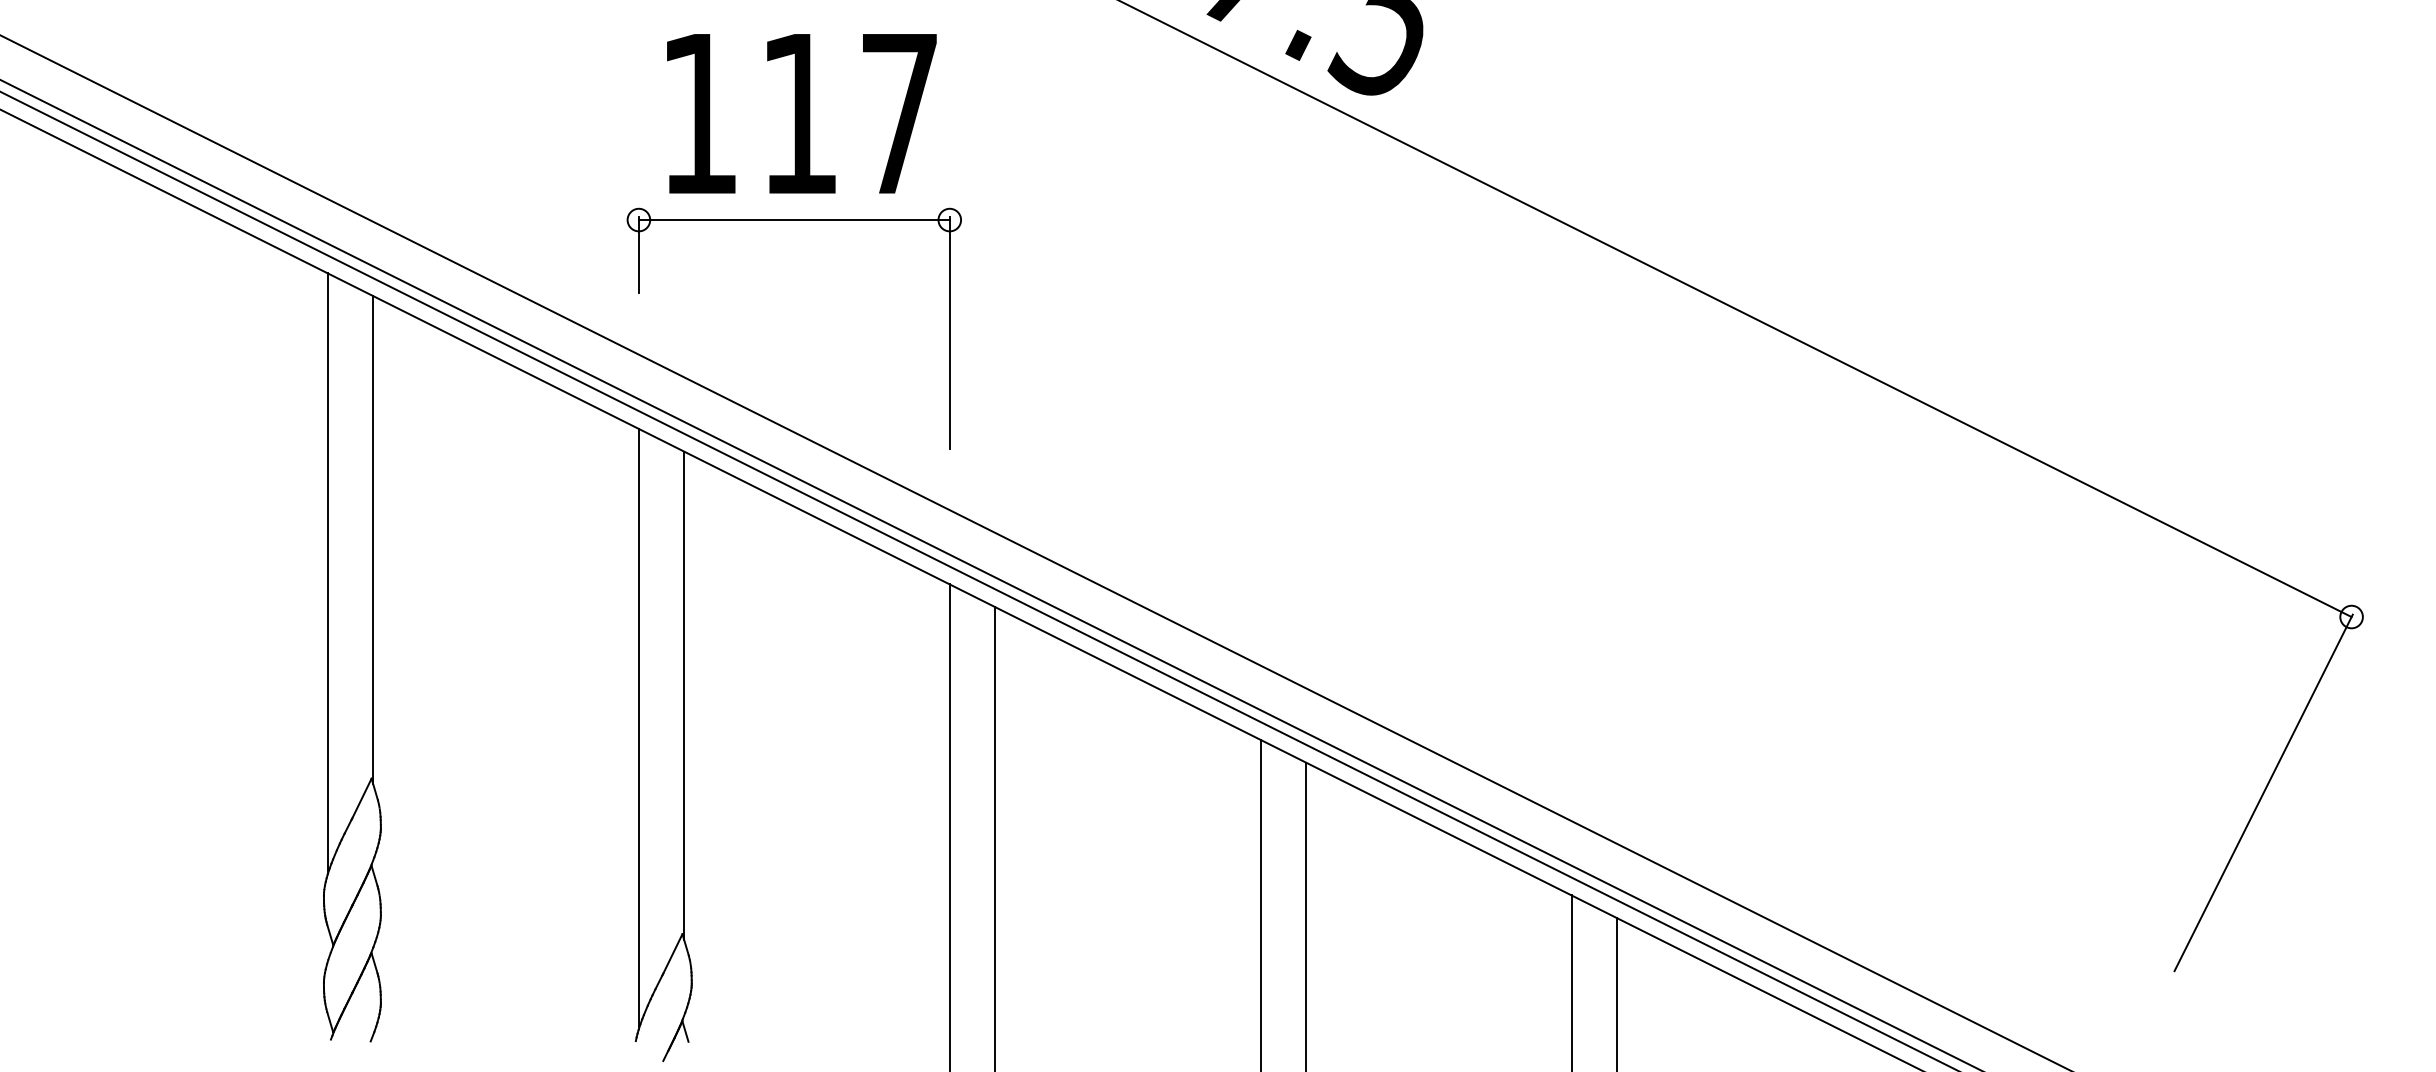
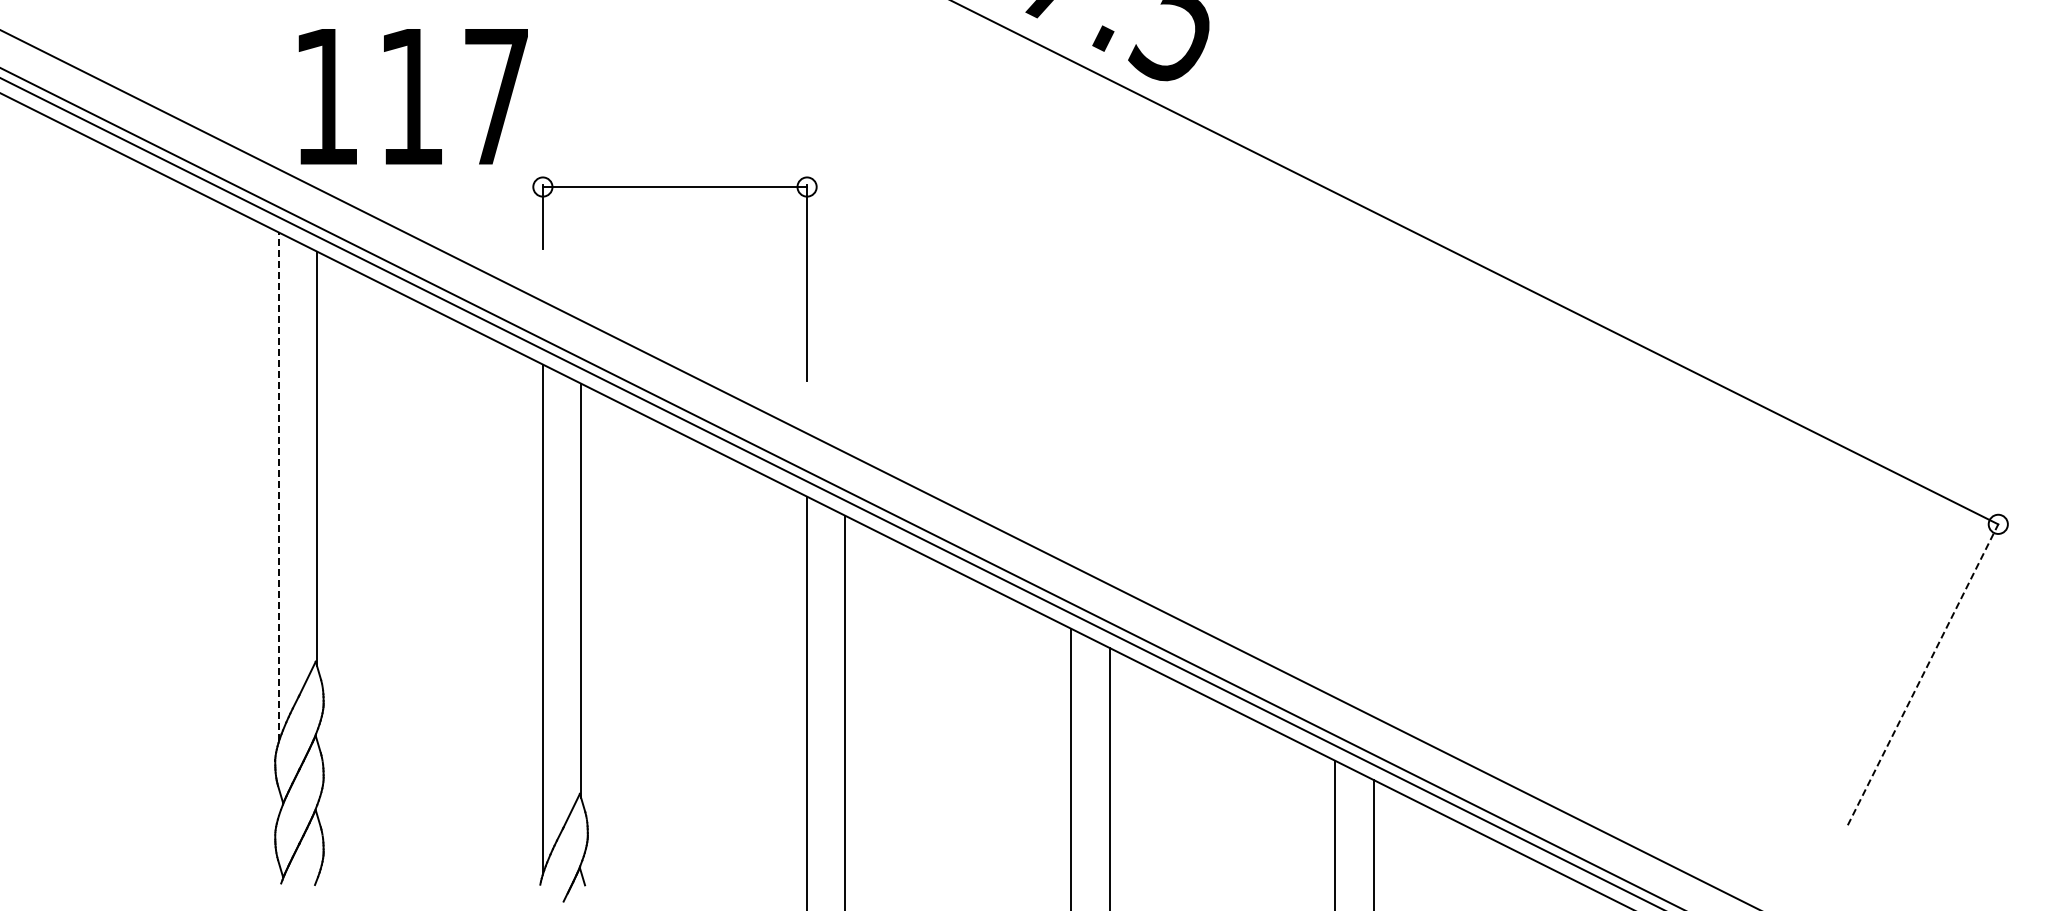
text: (800, 113) -> (412, 96), moved
line: (327, 572) -> (278, 486), solid -> dashed
line: (2263, 792) -> (1923, 673), solid -> dashed

